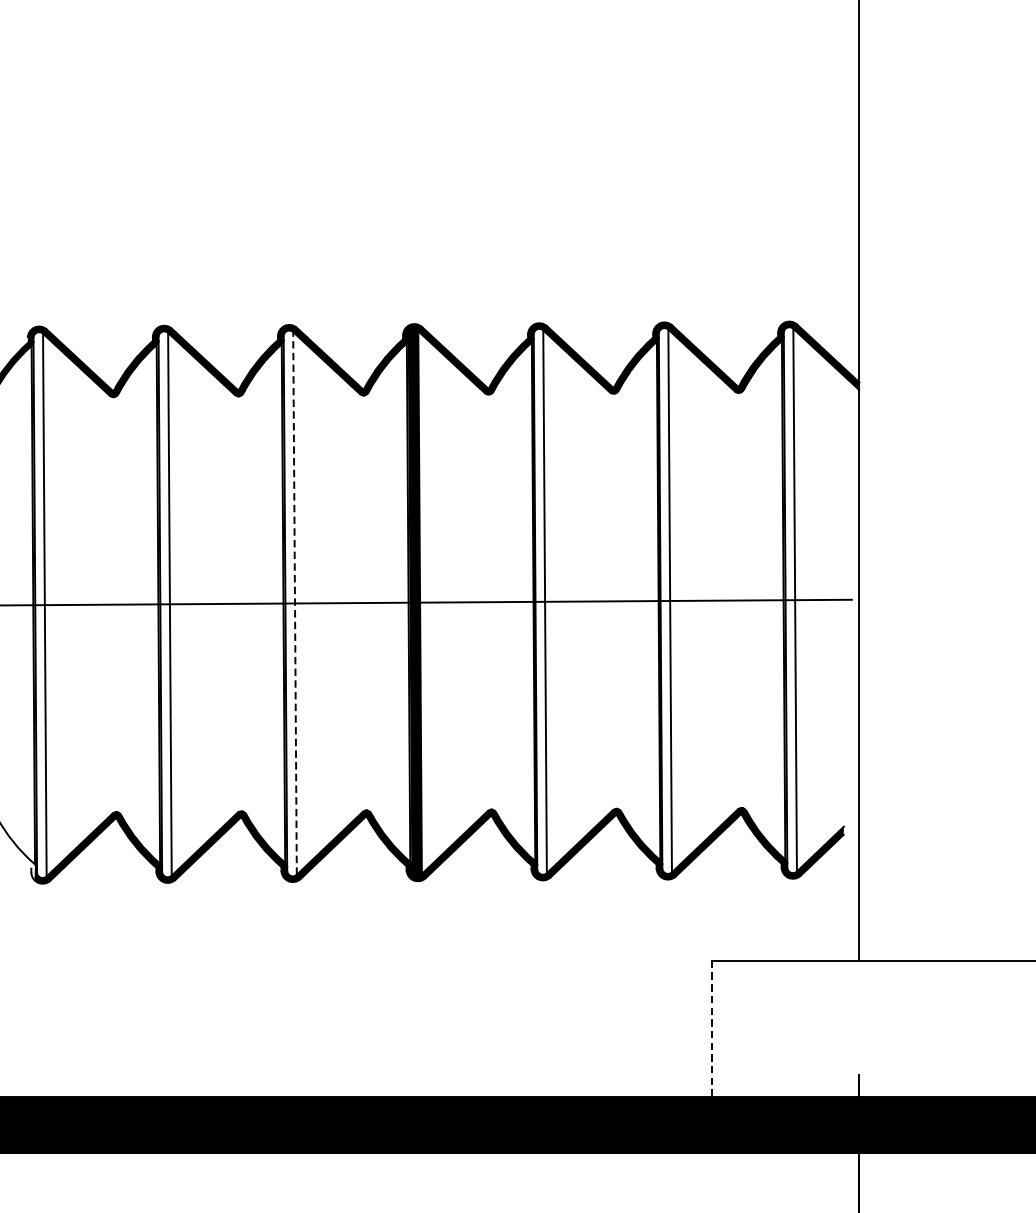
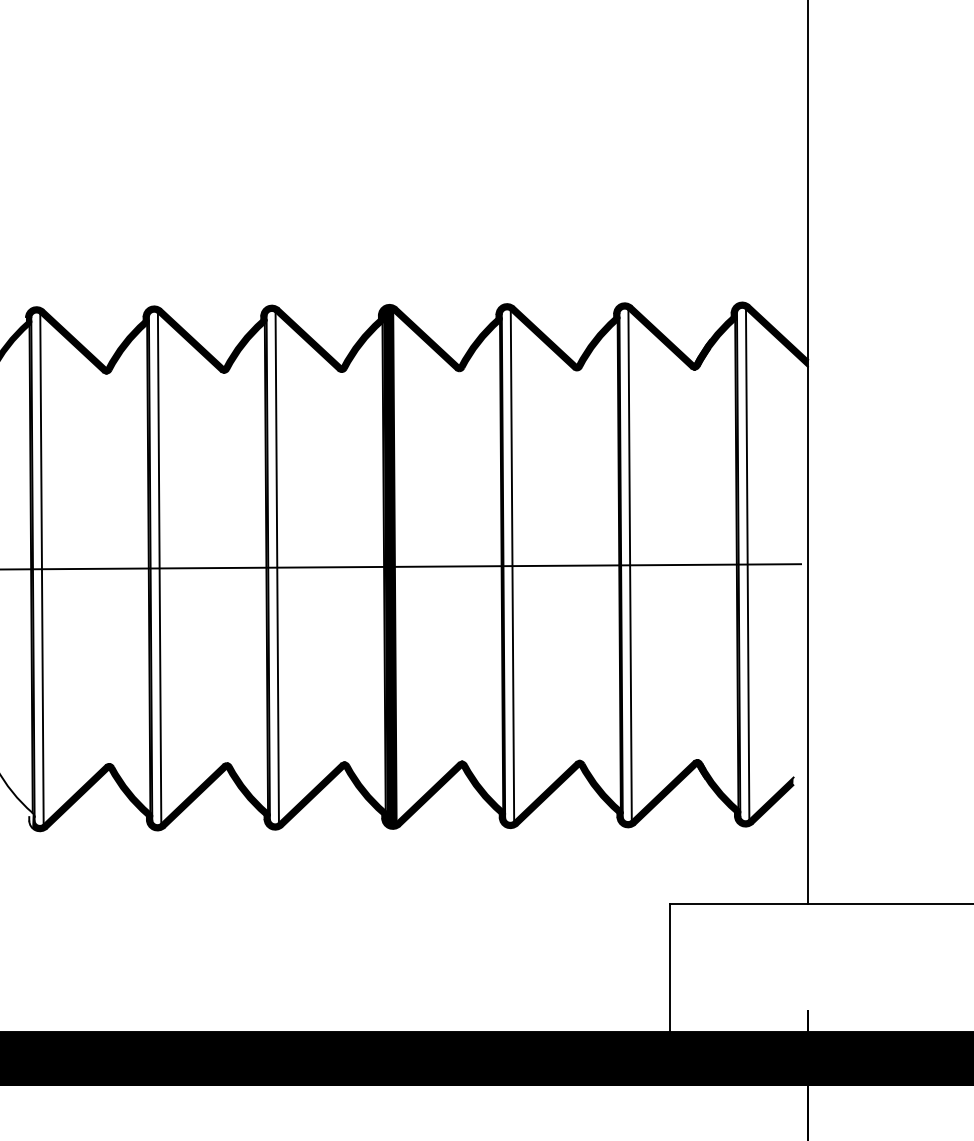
line: (295, 603) -> (277, 567), dashed -> solid
line: (712, 1029) -> (669, 968), dashed -> solid

